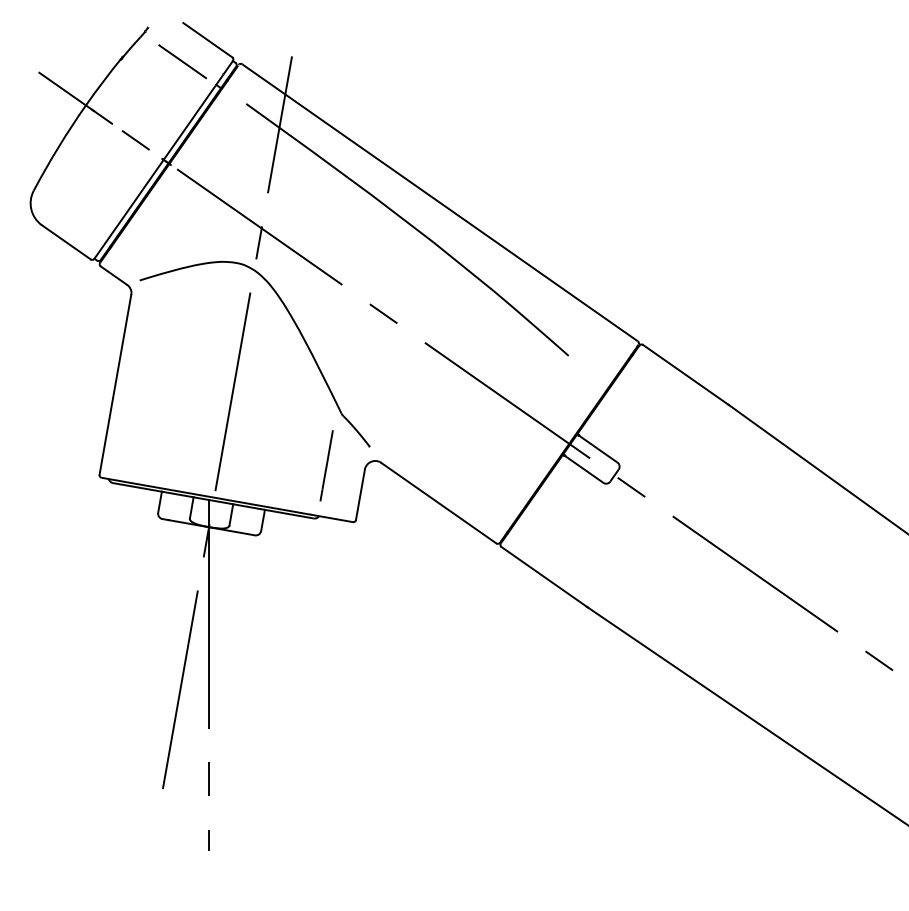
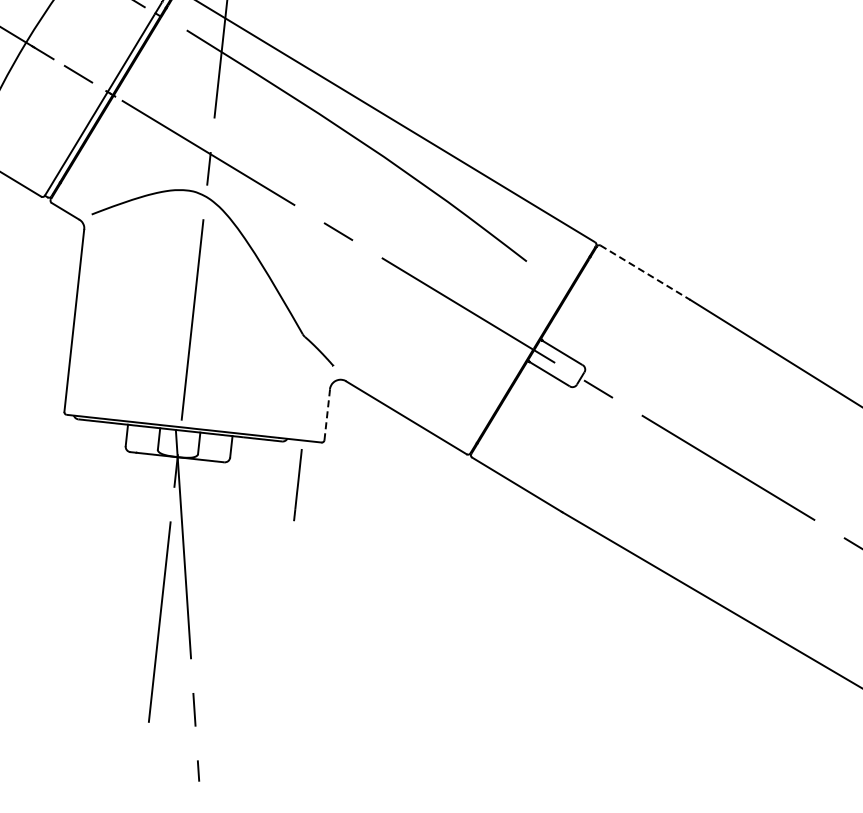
line: (685, 374) -> (645, 272), solid -> dashed
line: (326, 465) -> (297, 484), moved
line: (360, 495) -> (327, 415), solid -> dashed

